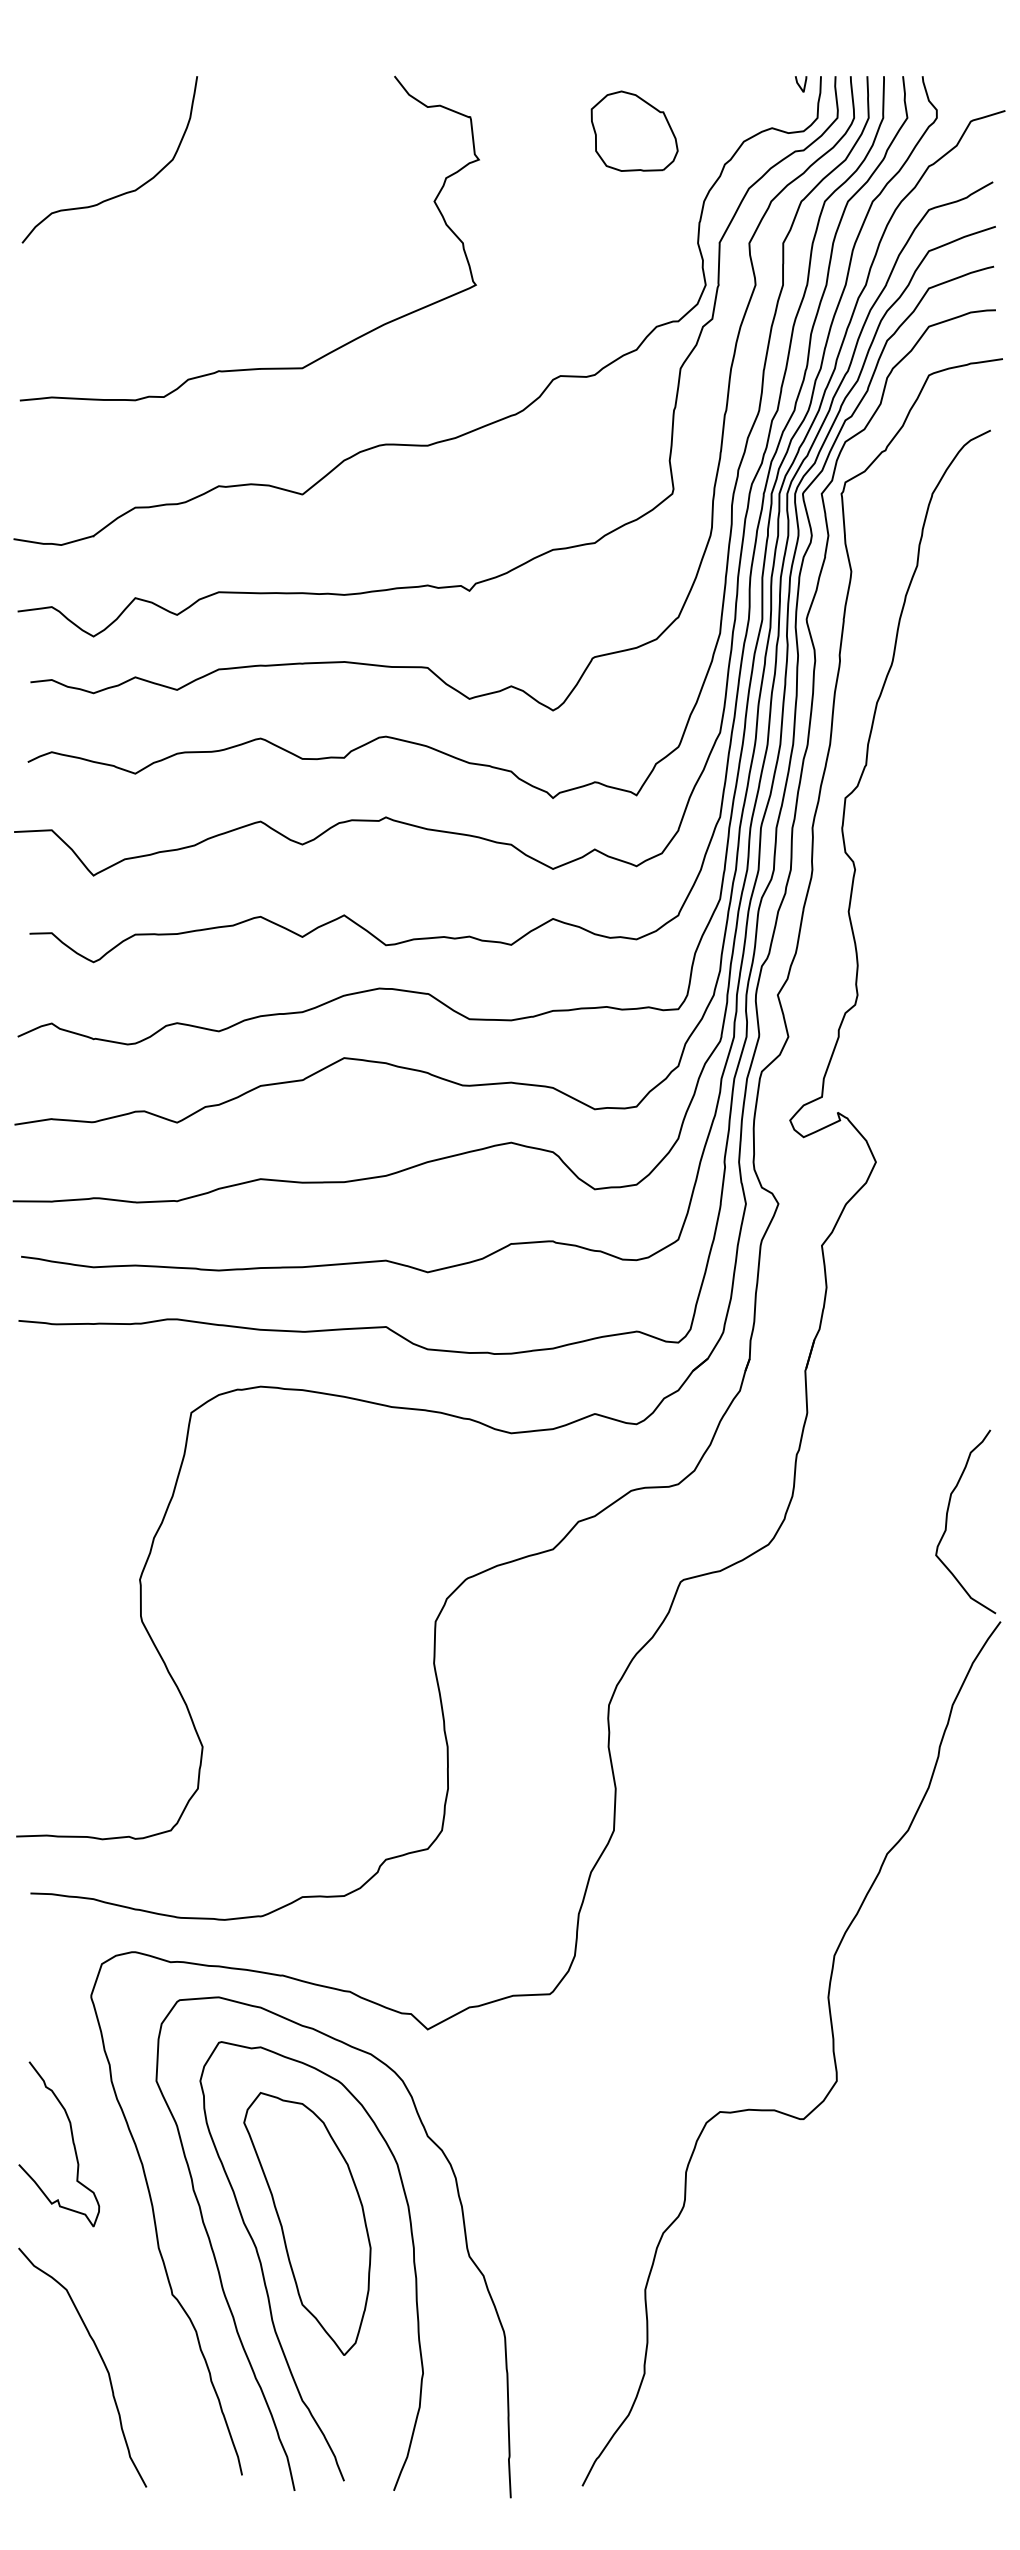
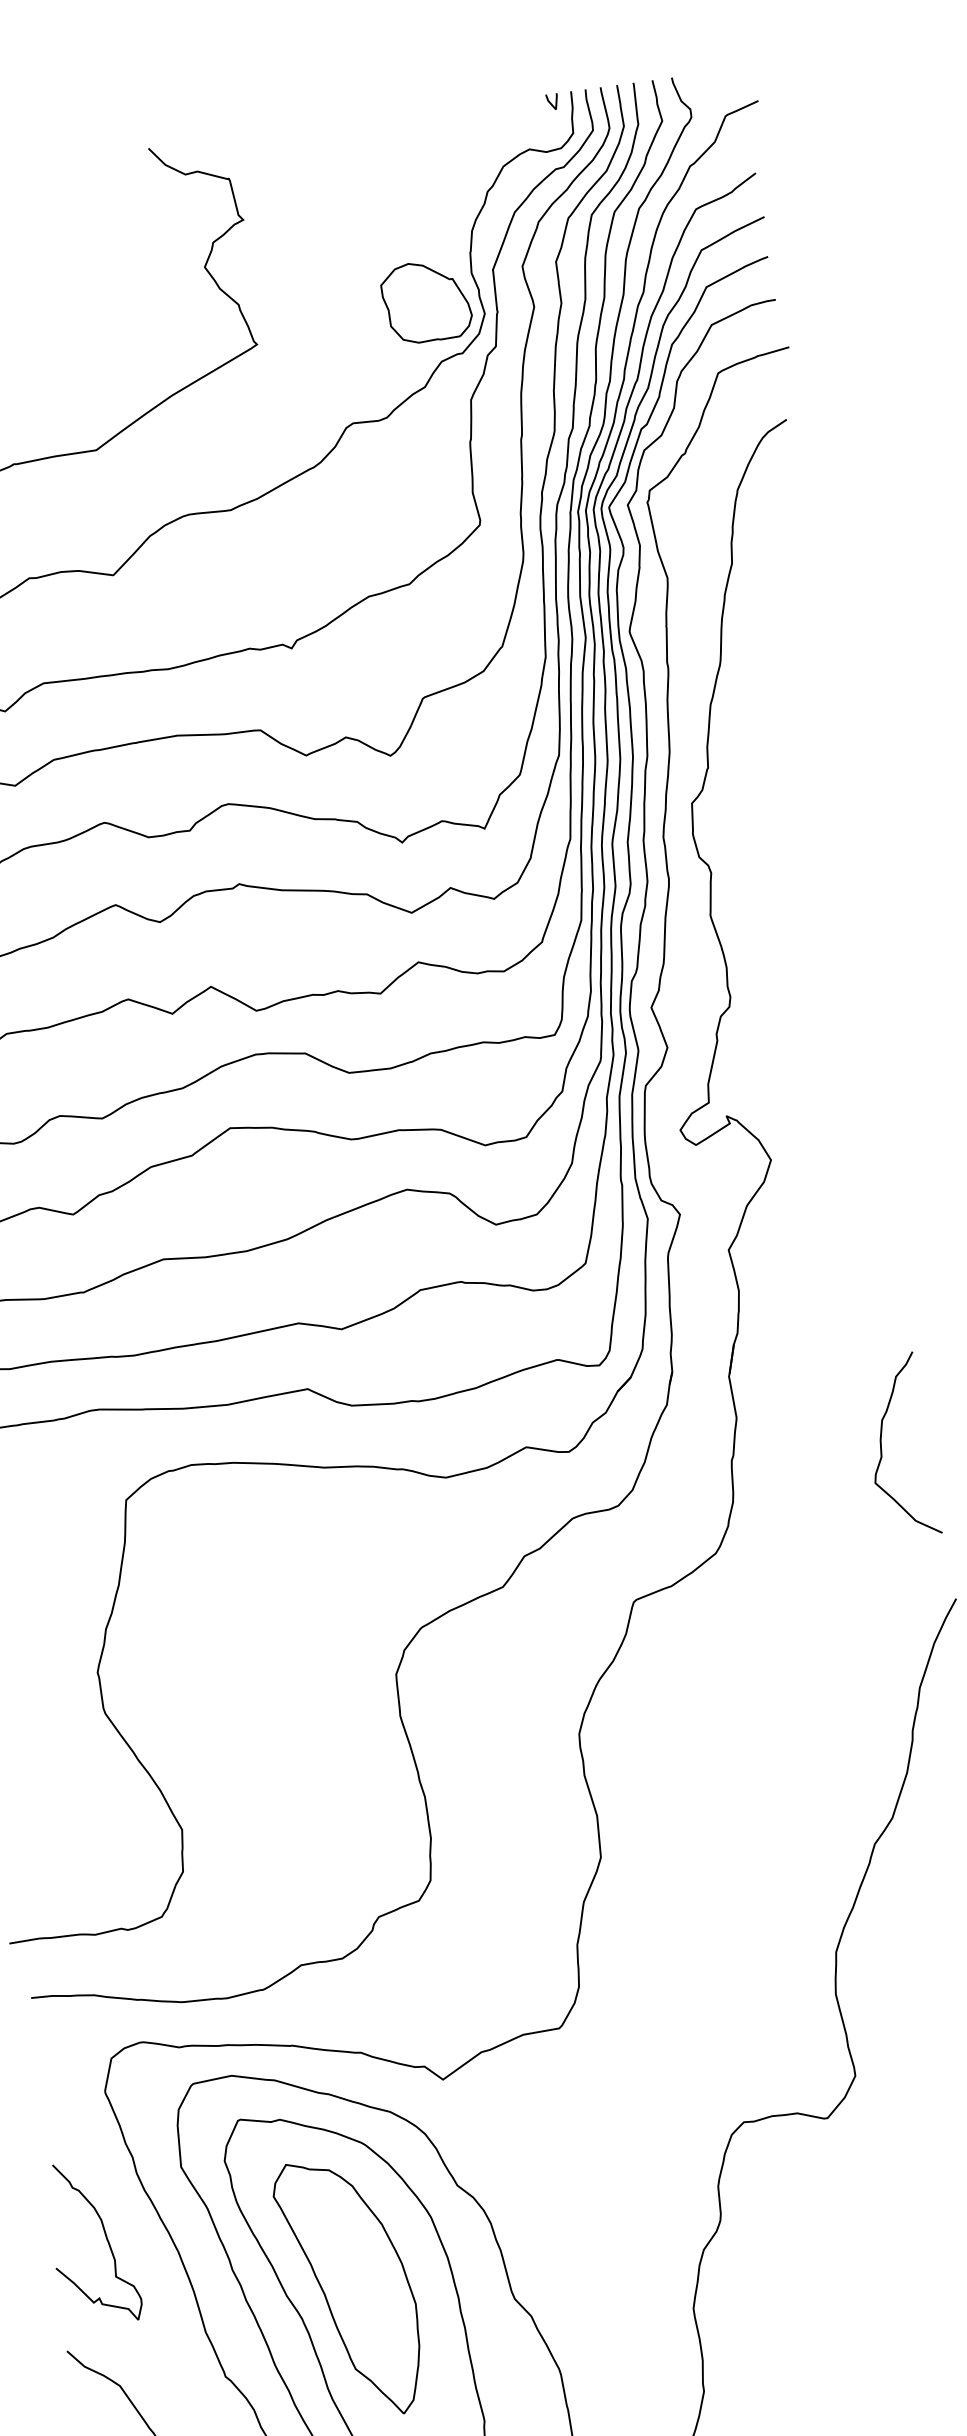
part: (634, 130) -> (426, 300), moved
curve: (947, 1521) -> (882, 1448), moved

